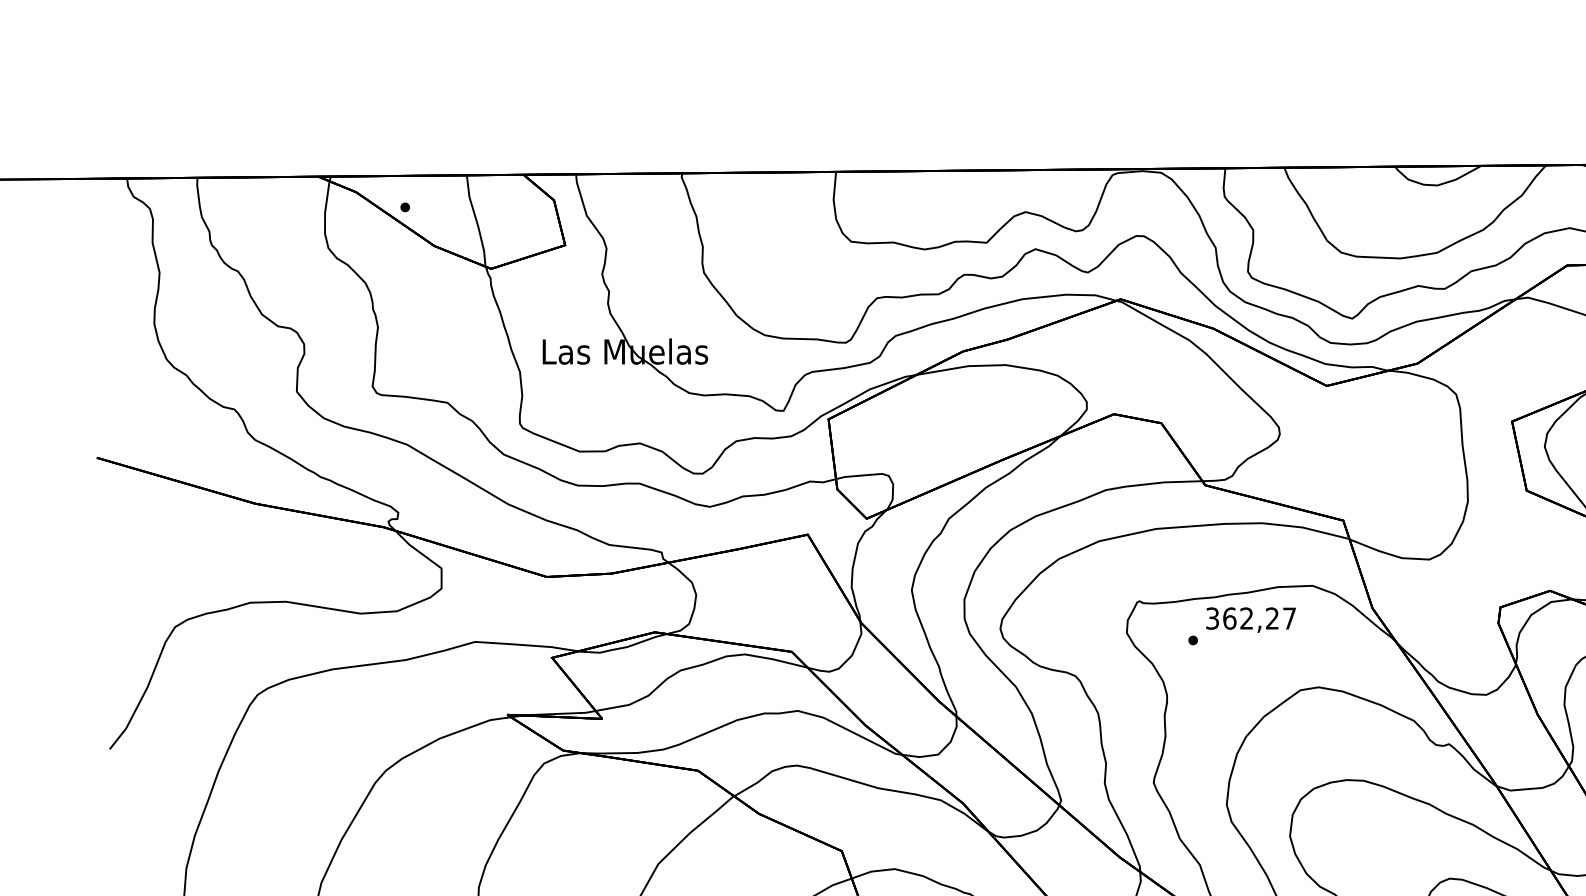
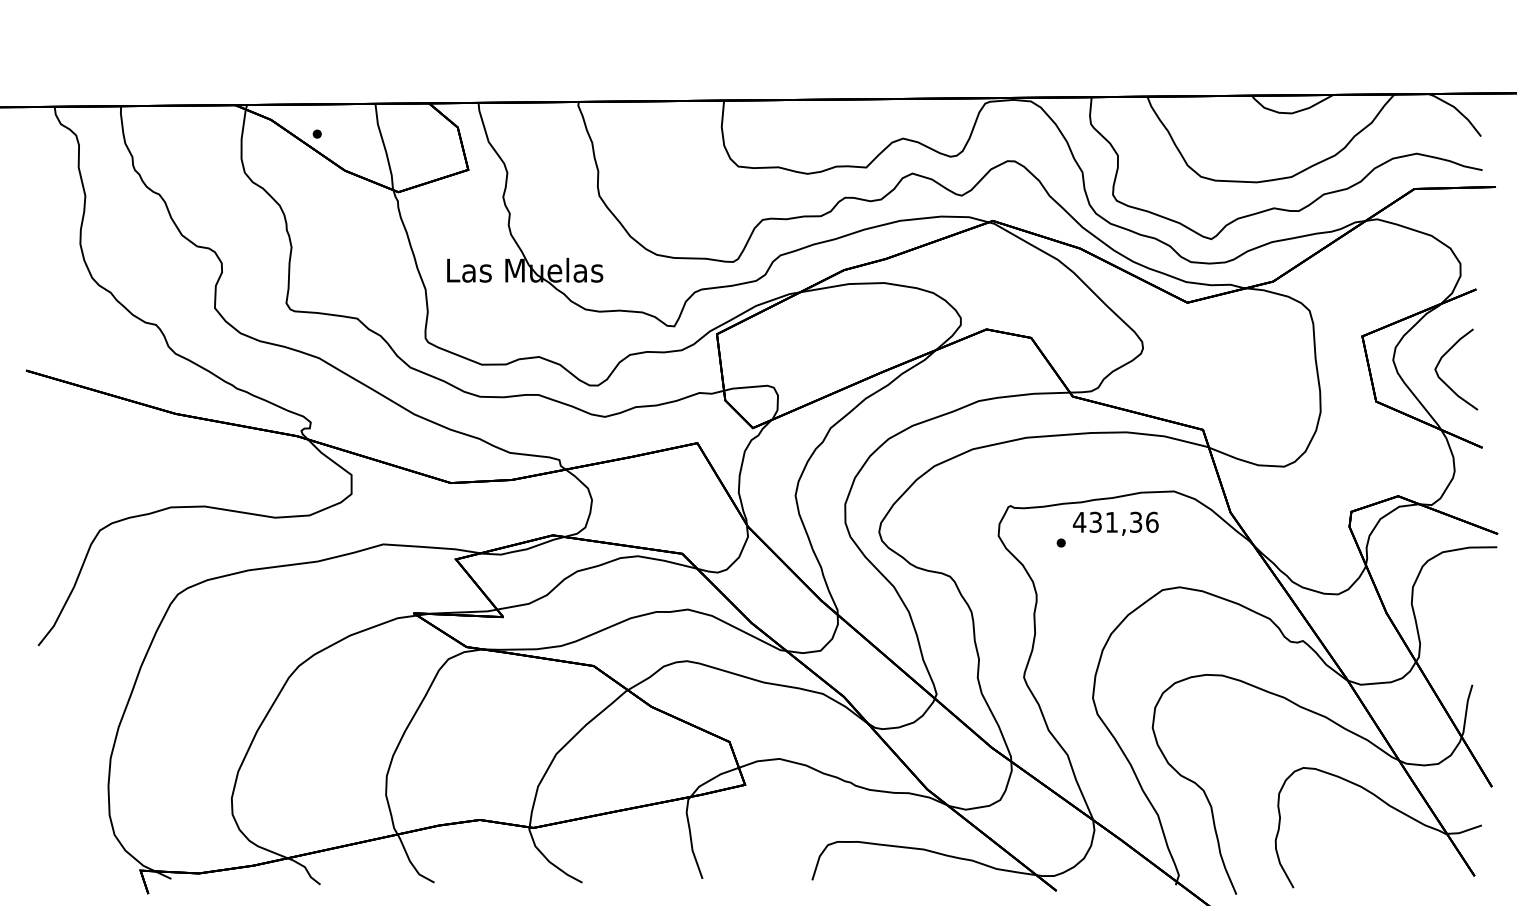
text: (1250, 617) -> (1115, 521), 362,27 -> 431,36

